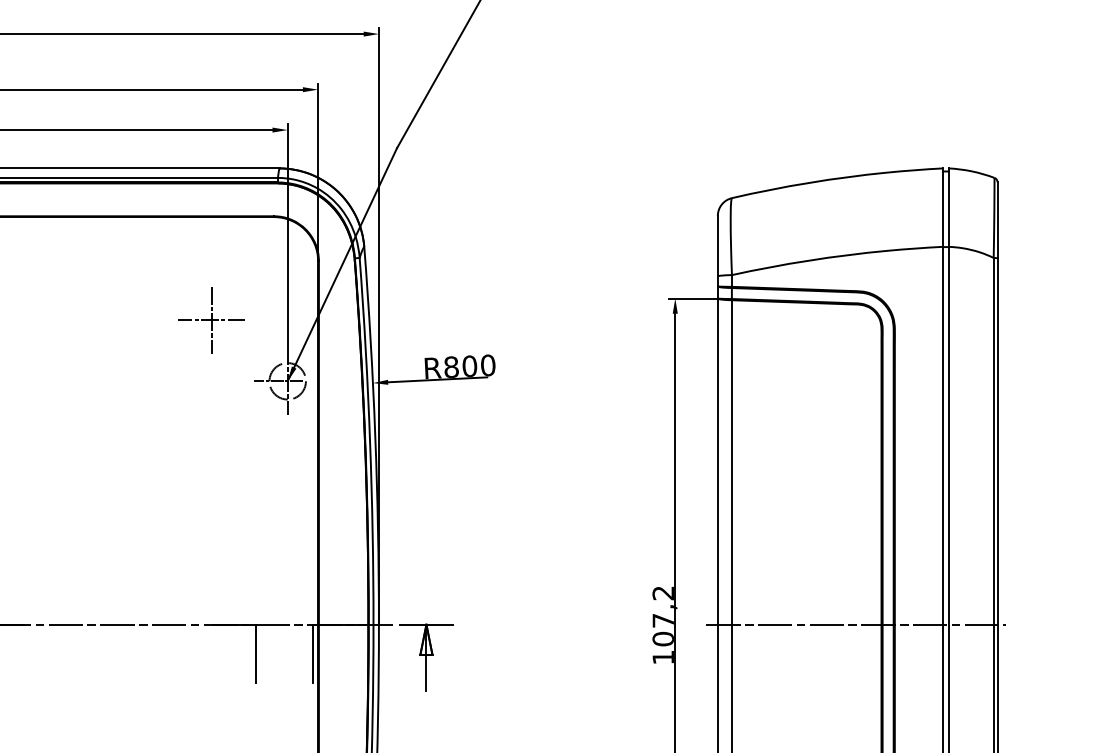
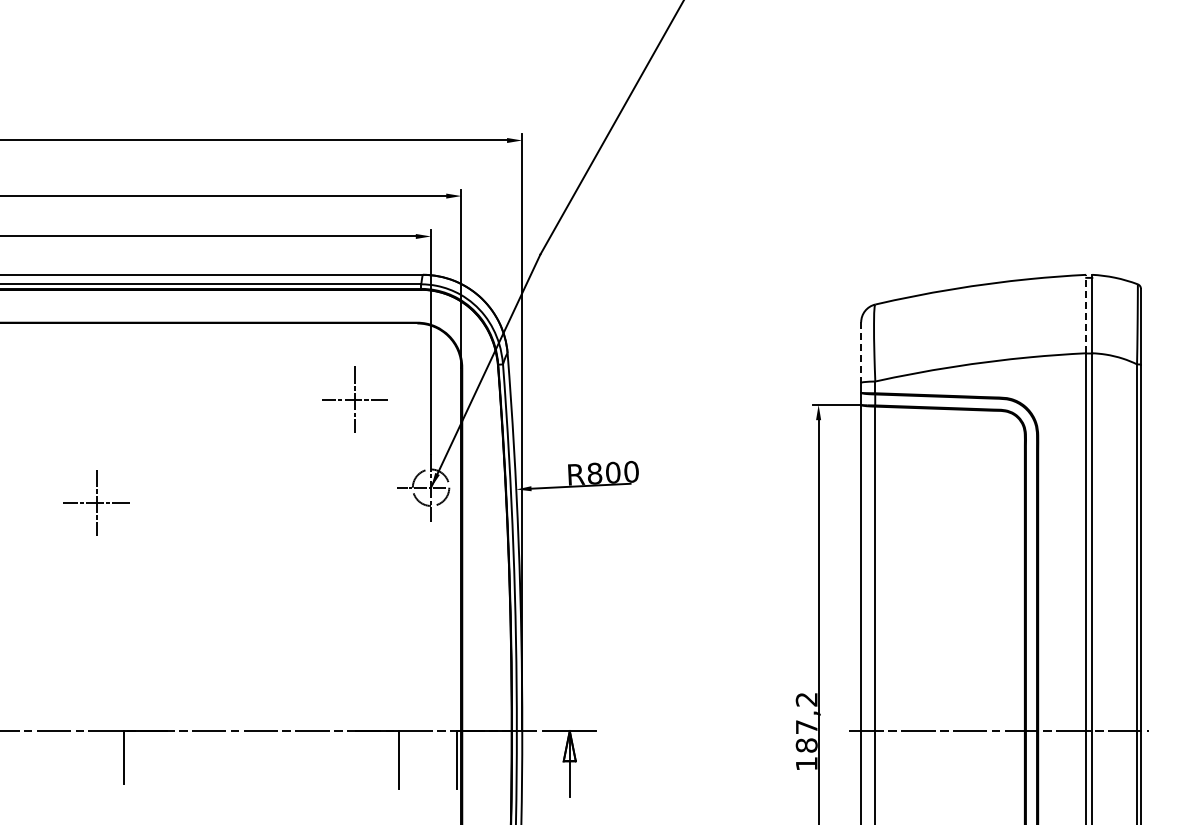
line: (943, 207) -> (1086, 313), solid -> dashed
line: (718, 247) -> (861, 353), solid -> dashed
part: (211, 320) -> (354, 399), moved
text: (663, 639) -> (806, 745), 107,2 -> 187,2

